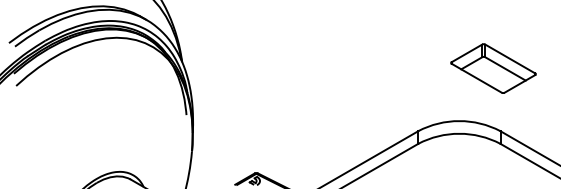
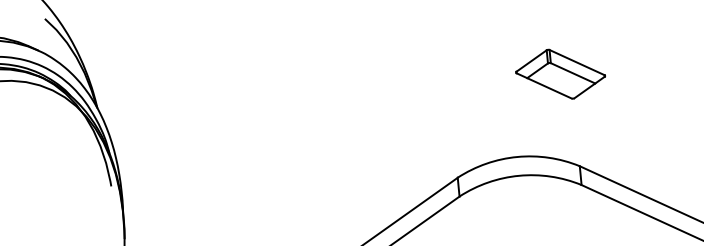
part: (493, 68) -> (560, 74), size x0.7

